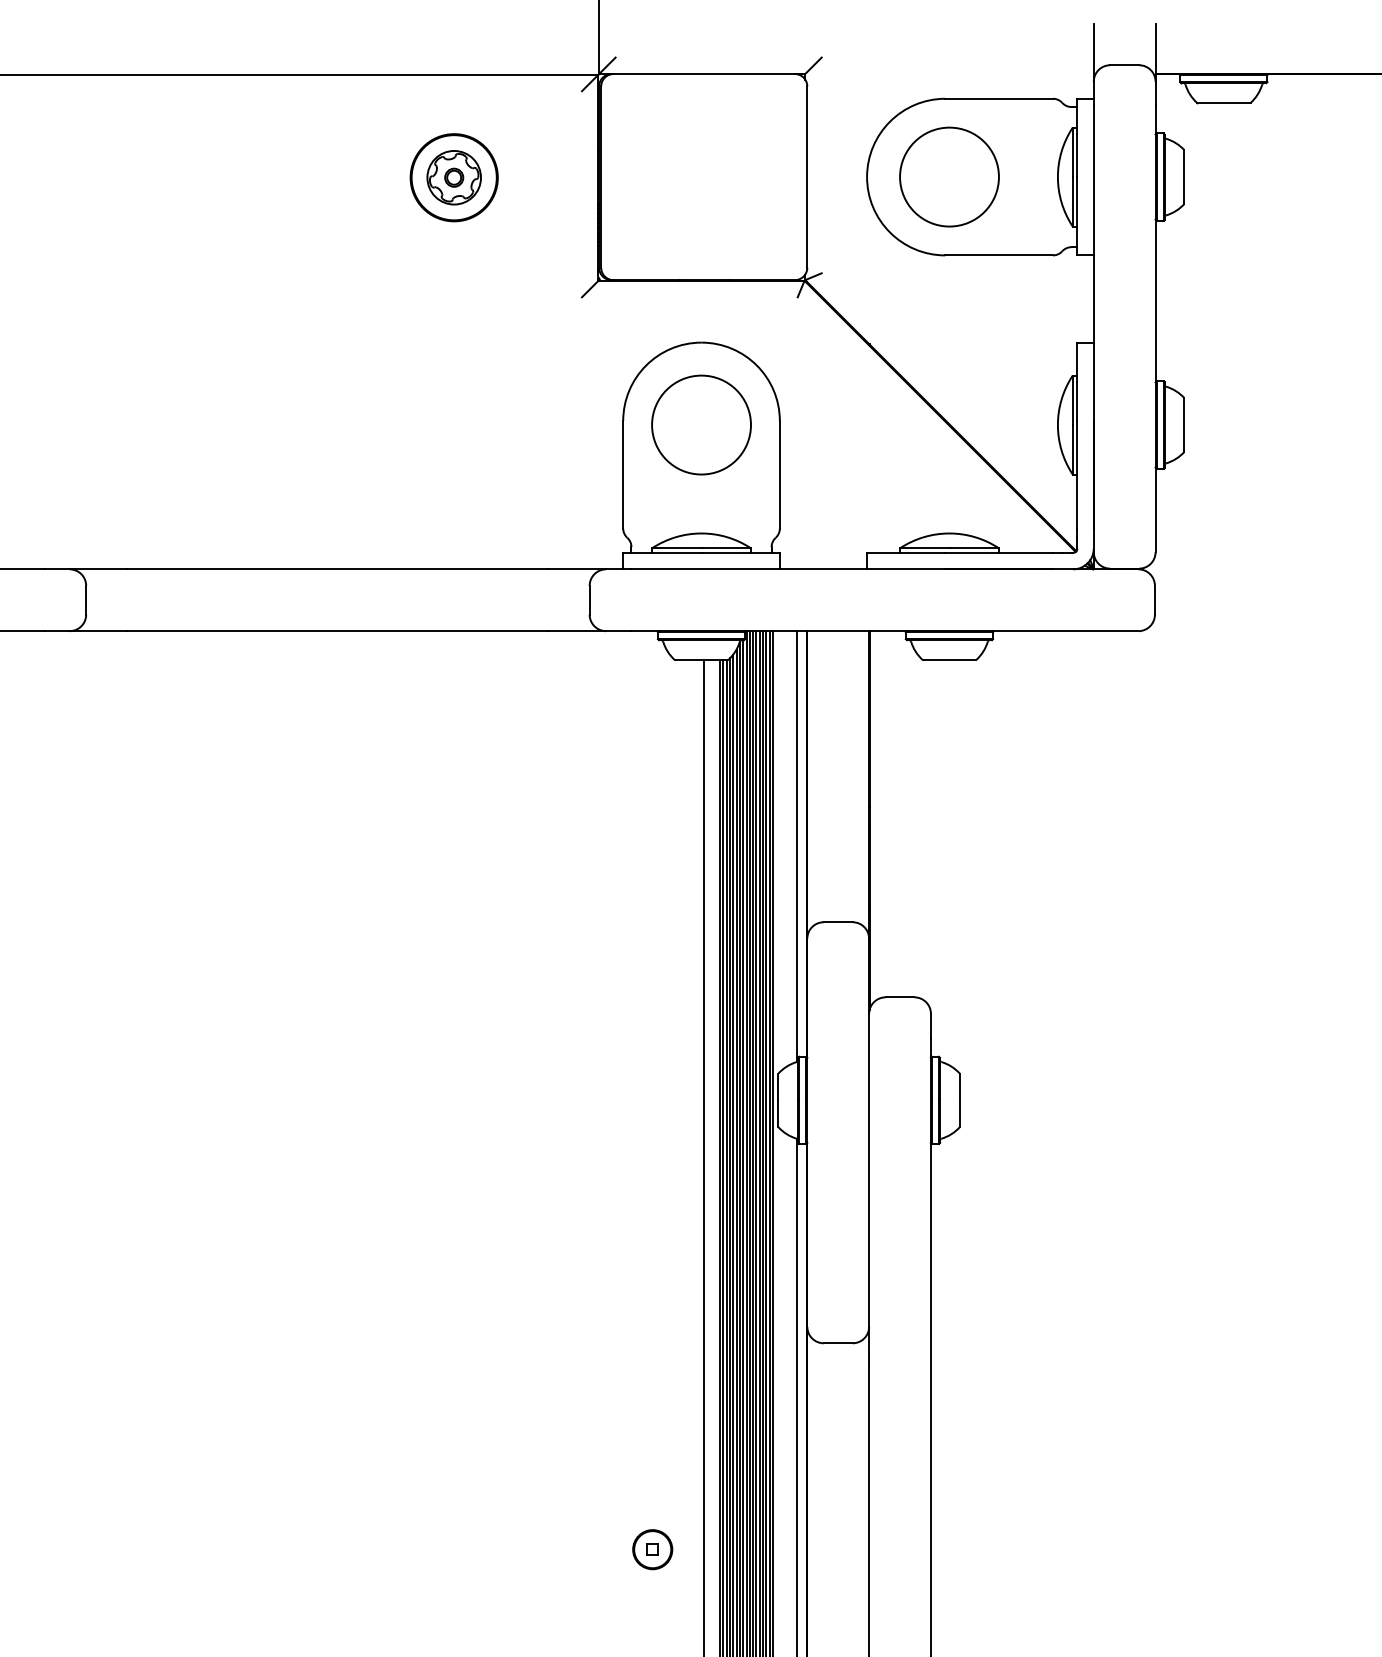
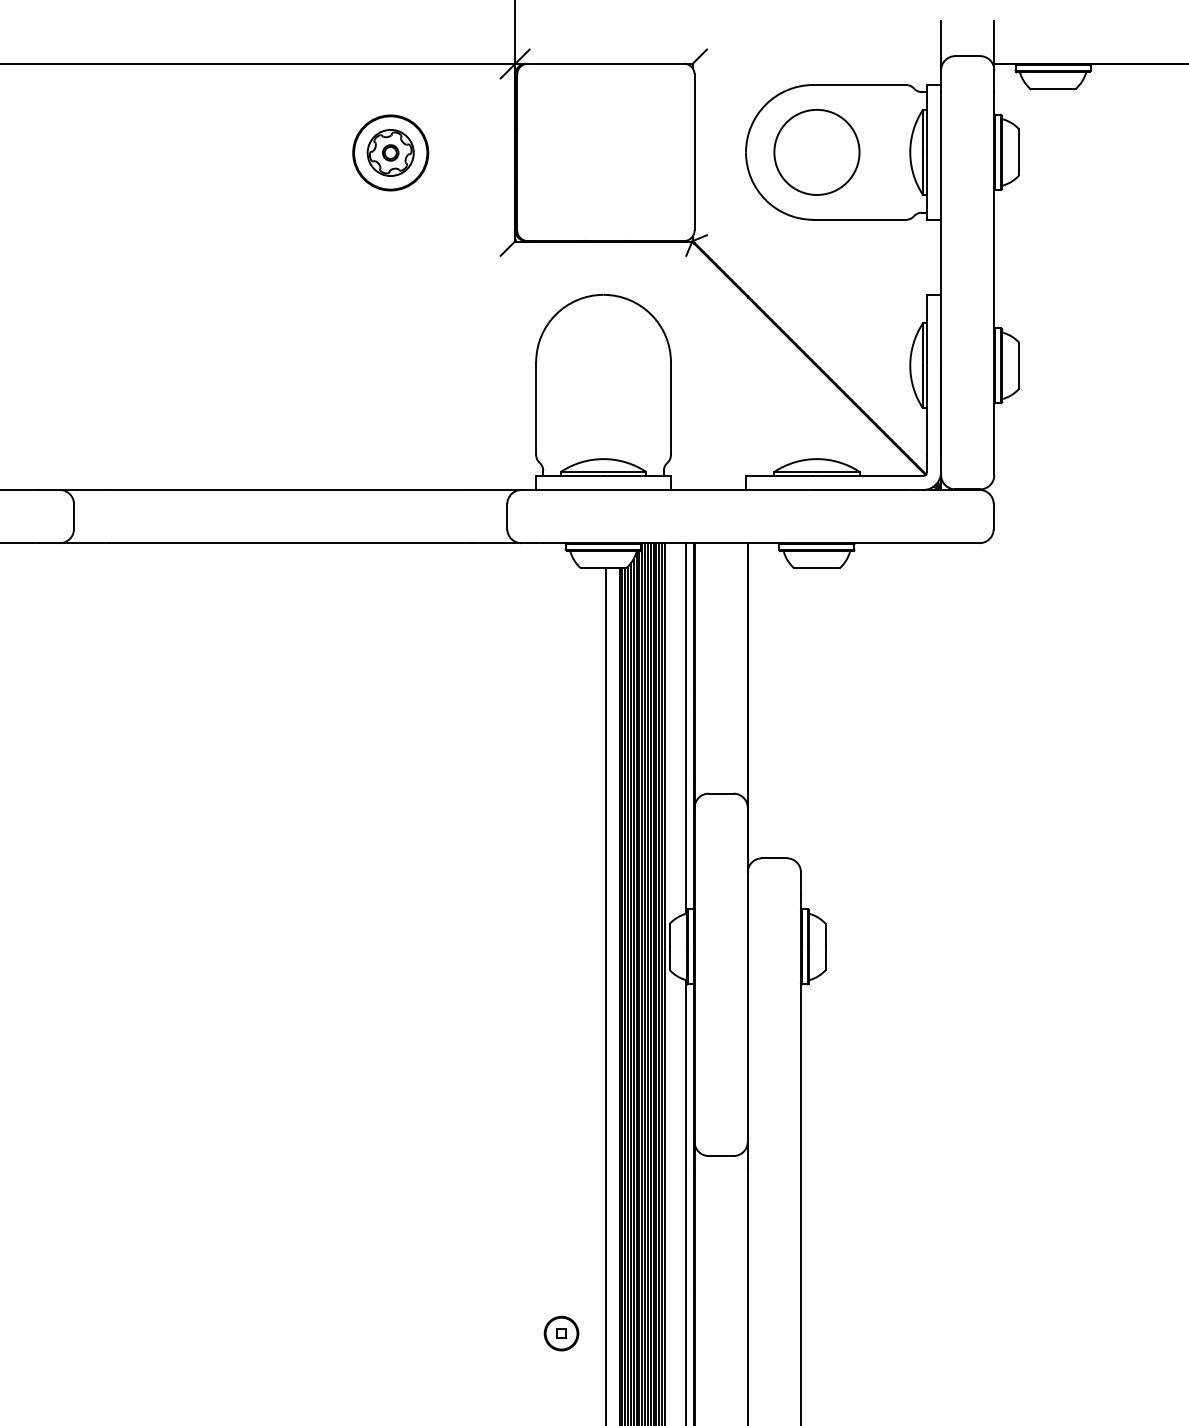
circle: (701, 424) -> (603, 365), removed

